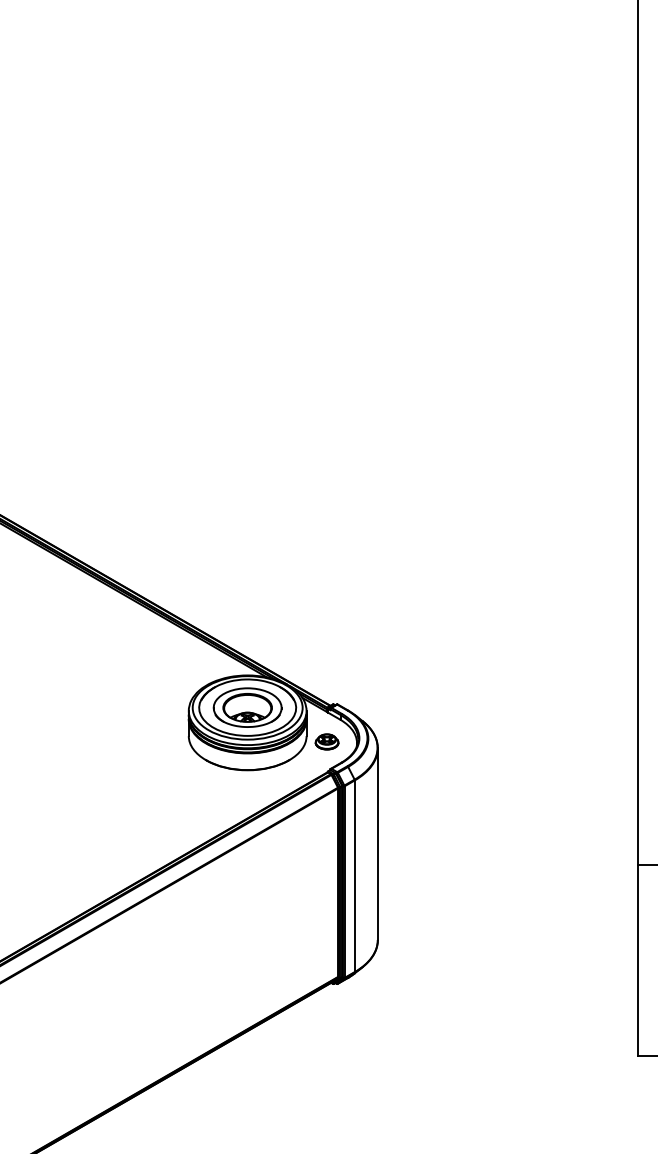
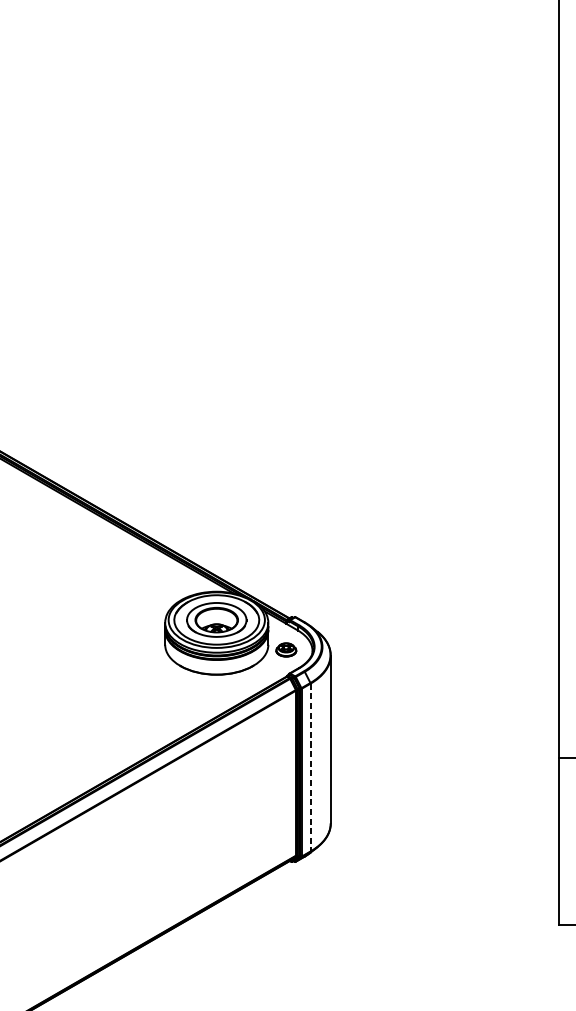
line: (354, 876) -> (310, 767), solid -> dashed

